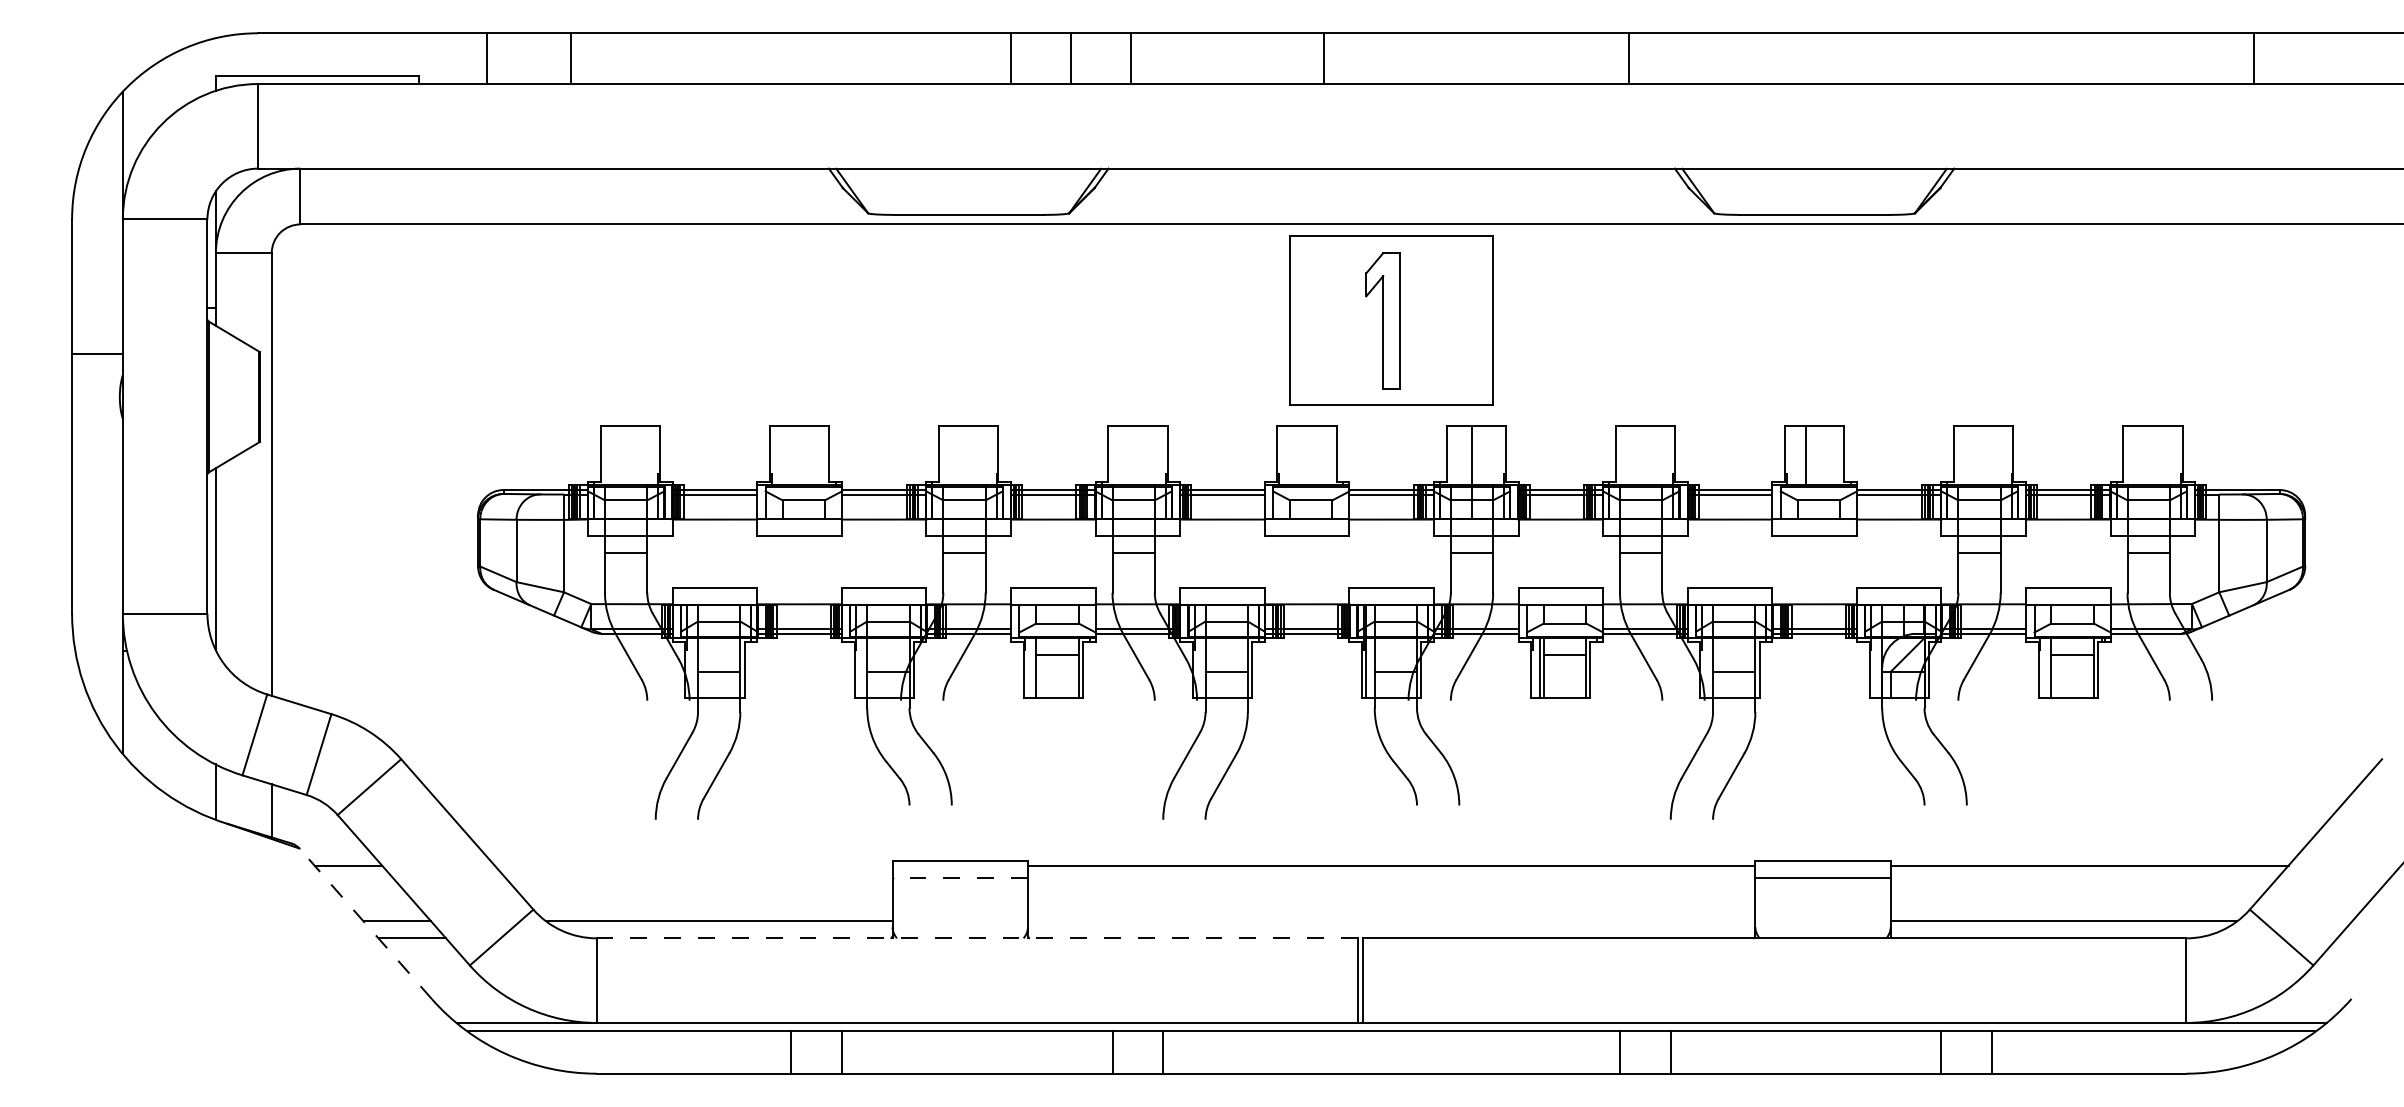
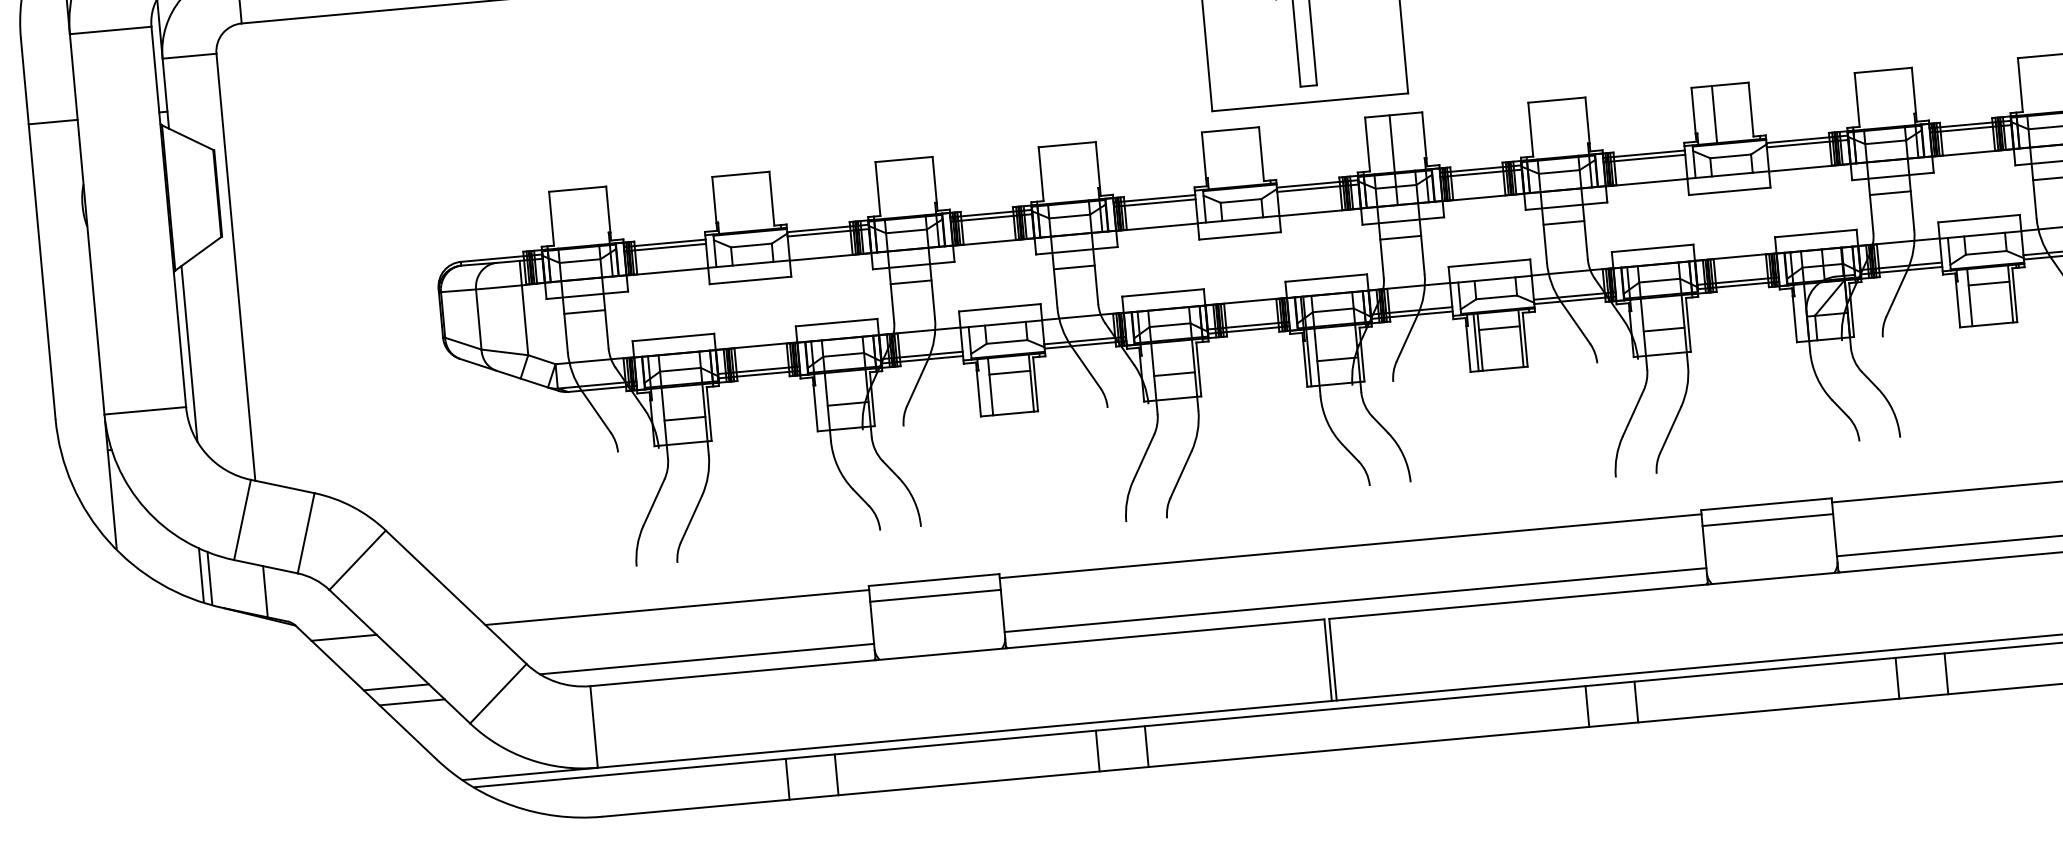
line: (97, 354) -> (53, 122), moved
line: (207, 787) -> (201, 574), added
line: (693, 865) -> (677, 607), added
line: (960, 877) -> (935, 595), dashed -> solid
line: (1391, 921) -> (1355, 600), added
line: (365, 923) -> (365, 692), dashed -> solid
line: (976, 938) -> (956, 652), dashed -> solid

